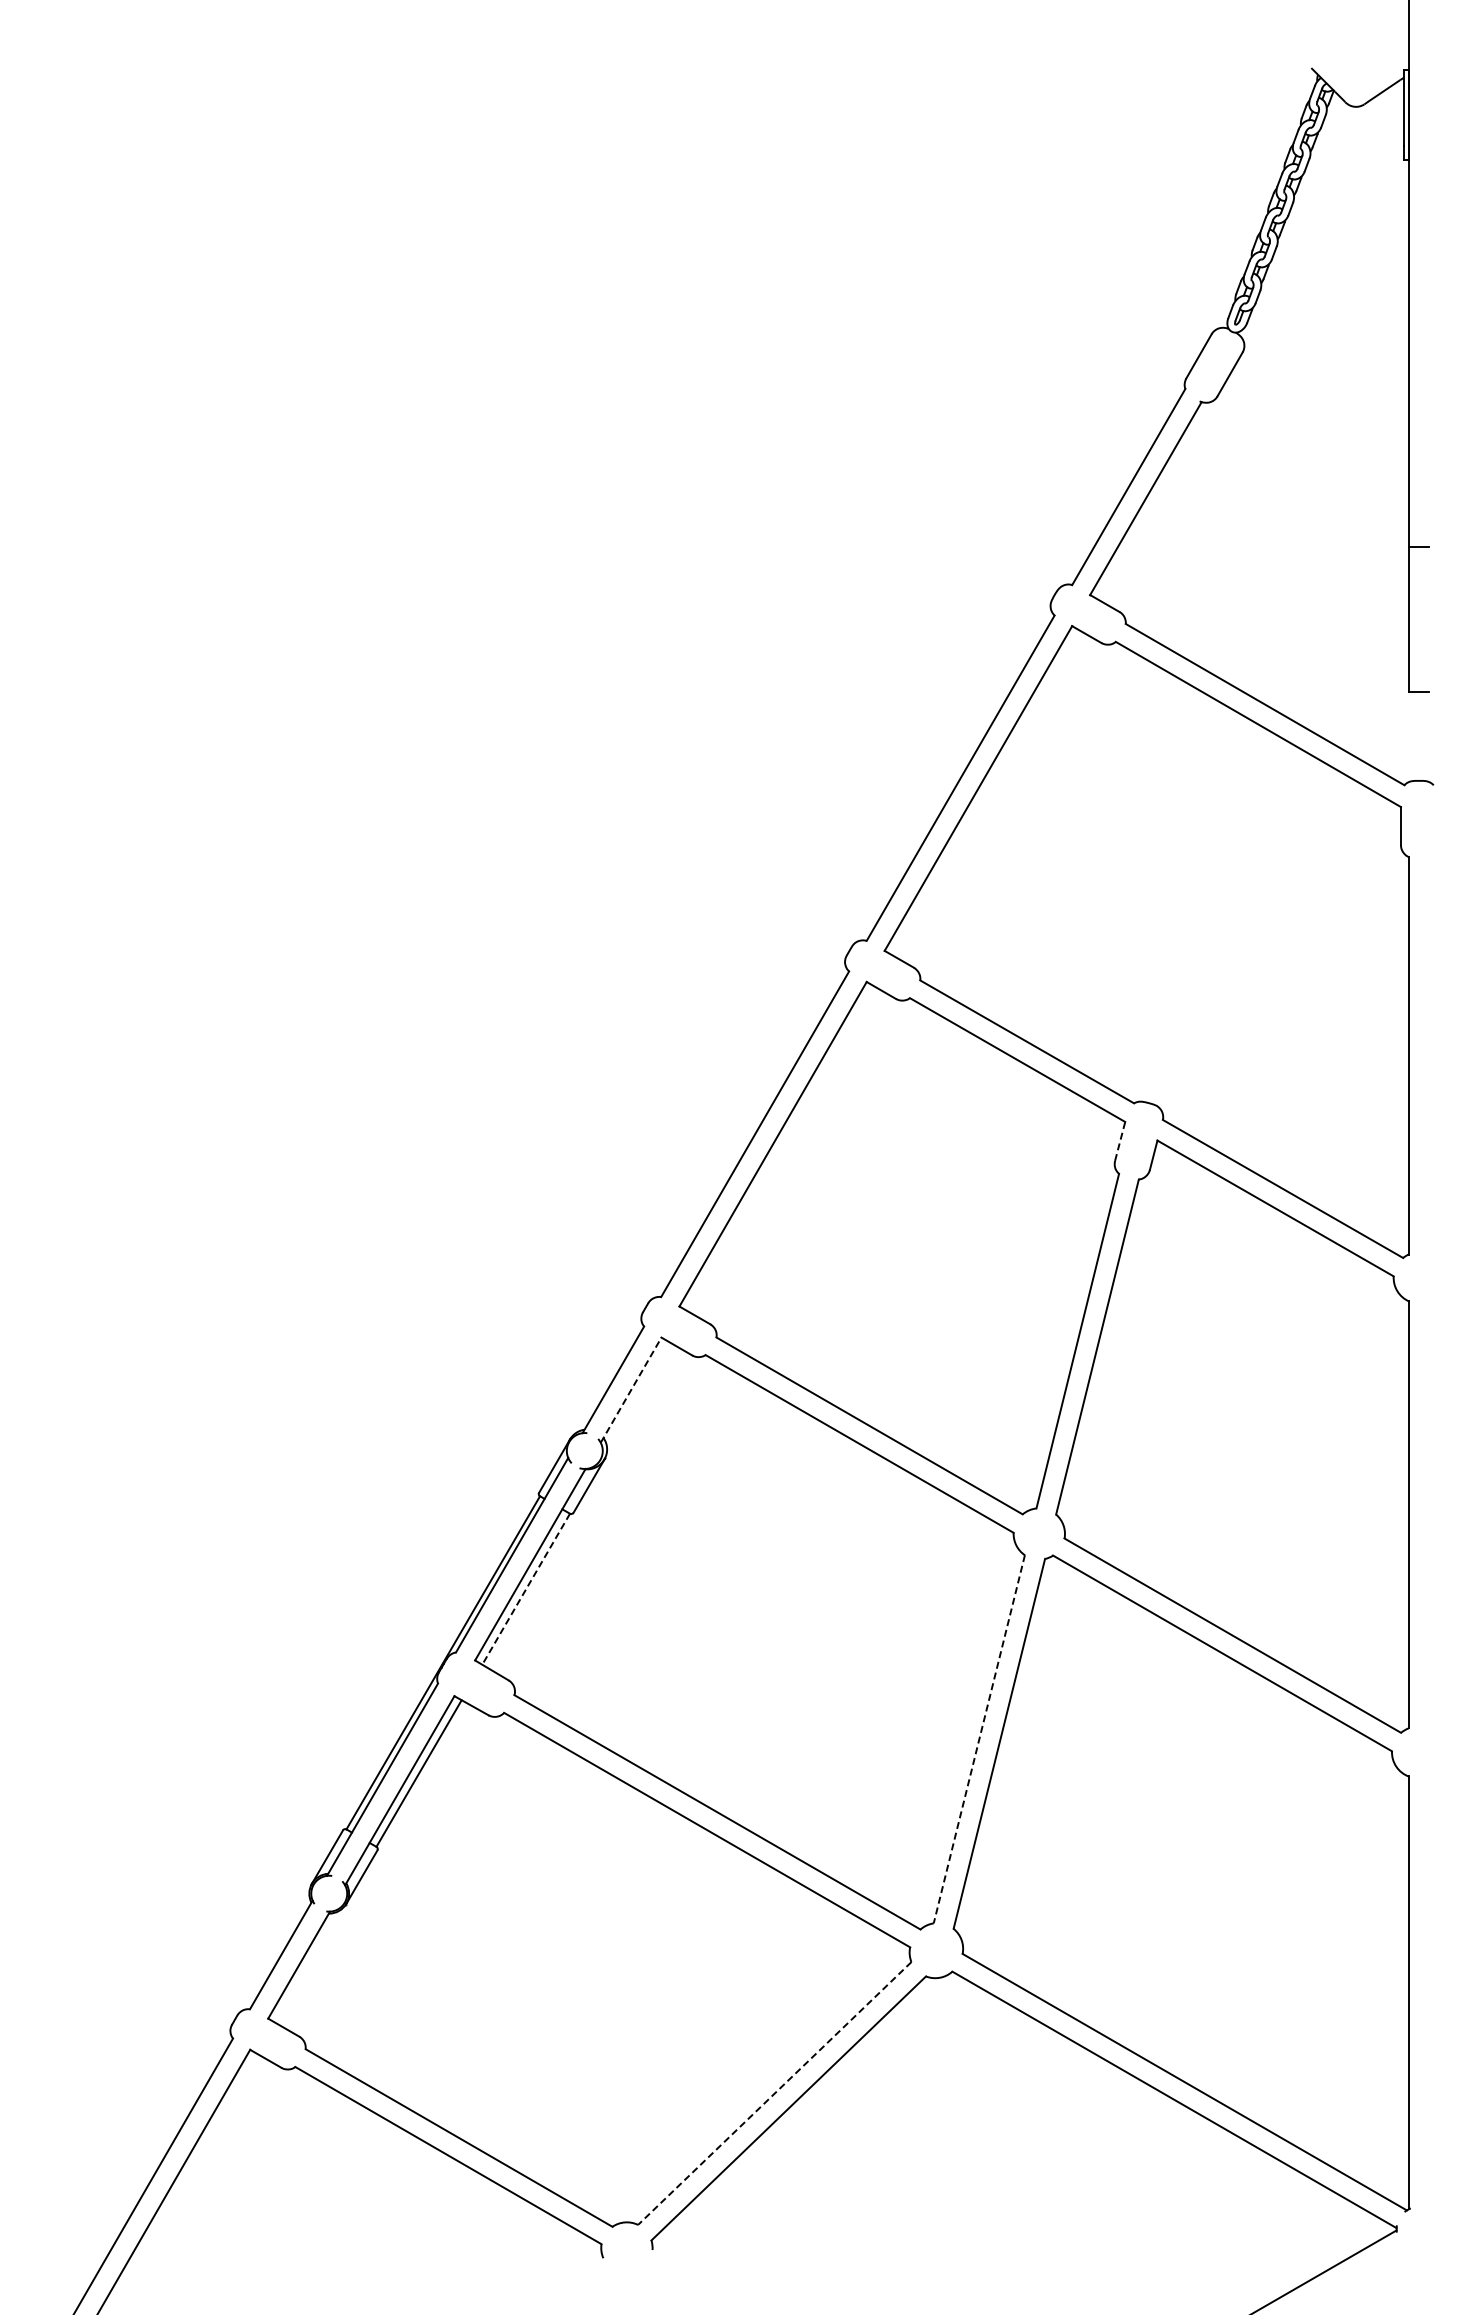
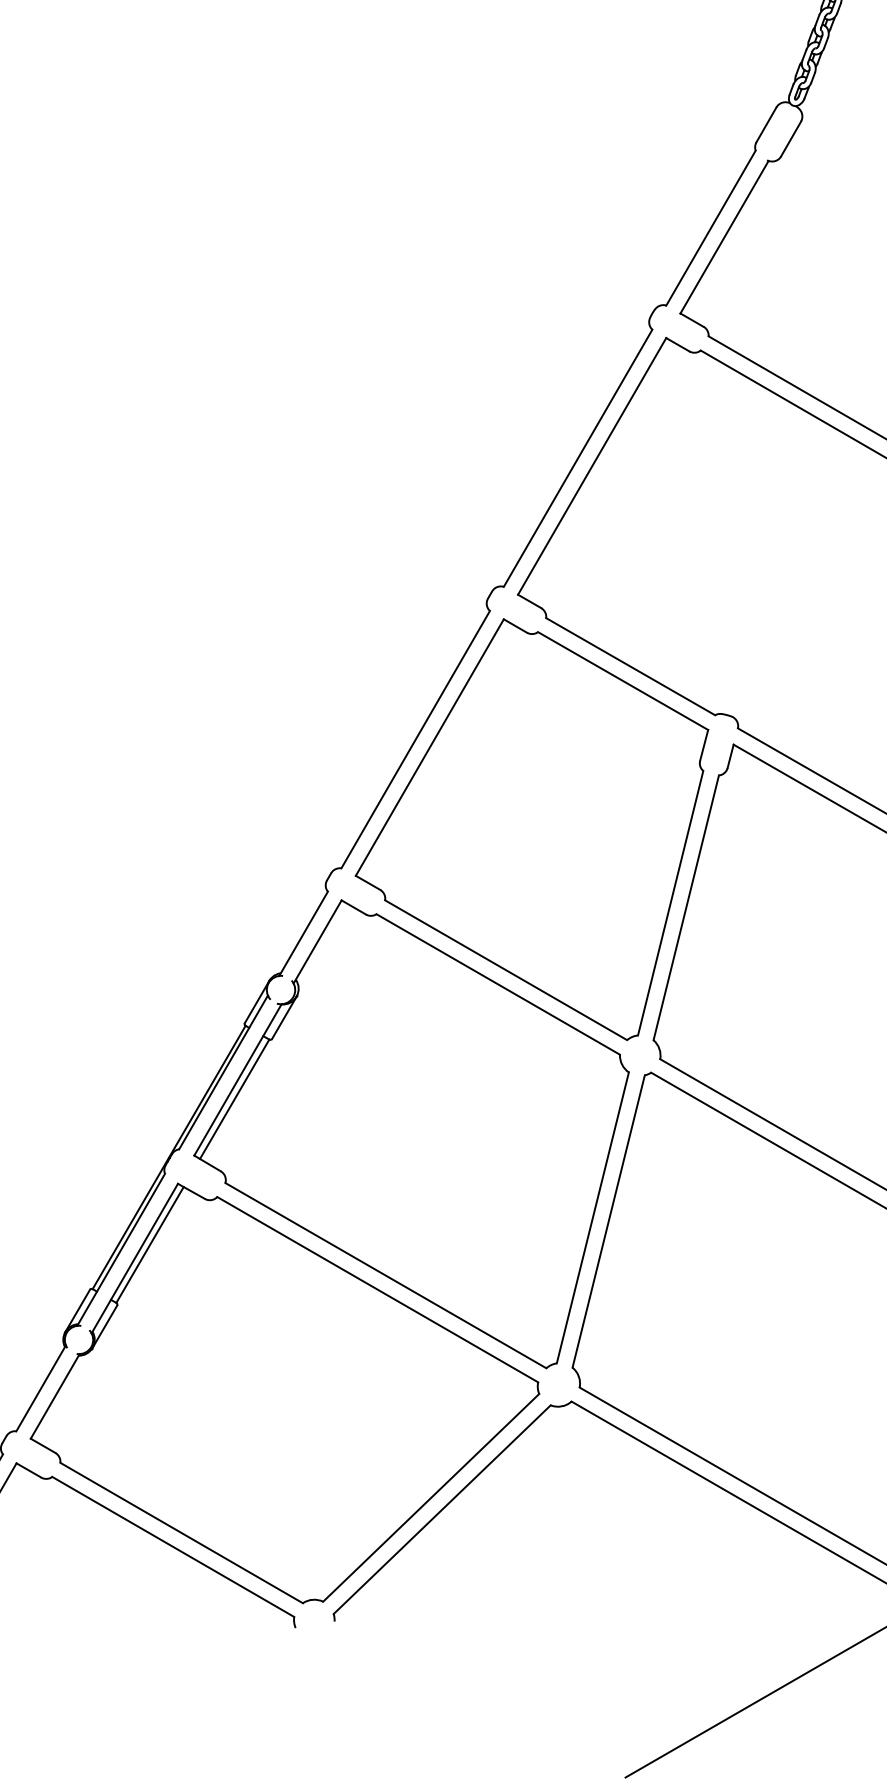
line: (1120, 1140) -> (704, 744), dashed -> solid
line: (631, 1390) -> (317, 942), dashed -> solid
line: (525, 1589) -> (234, 1099), dashed -> solid
line: (979, 1739) -> (592, 1218), dashed -> solid
line: (774, 2093) -> (430, 1497), dashed -> solid

